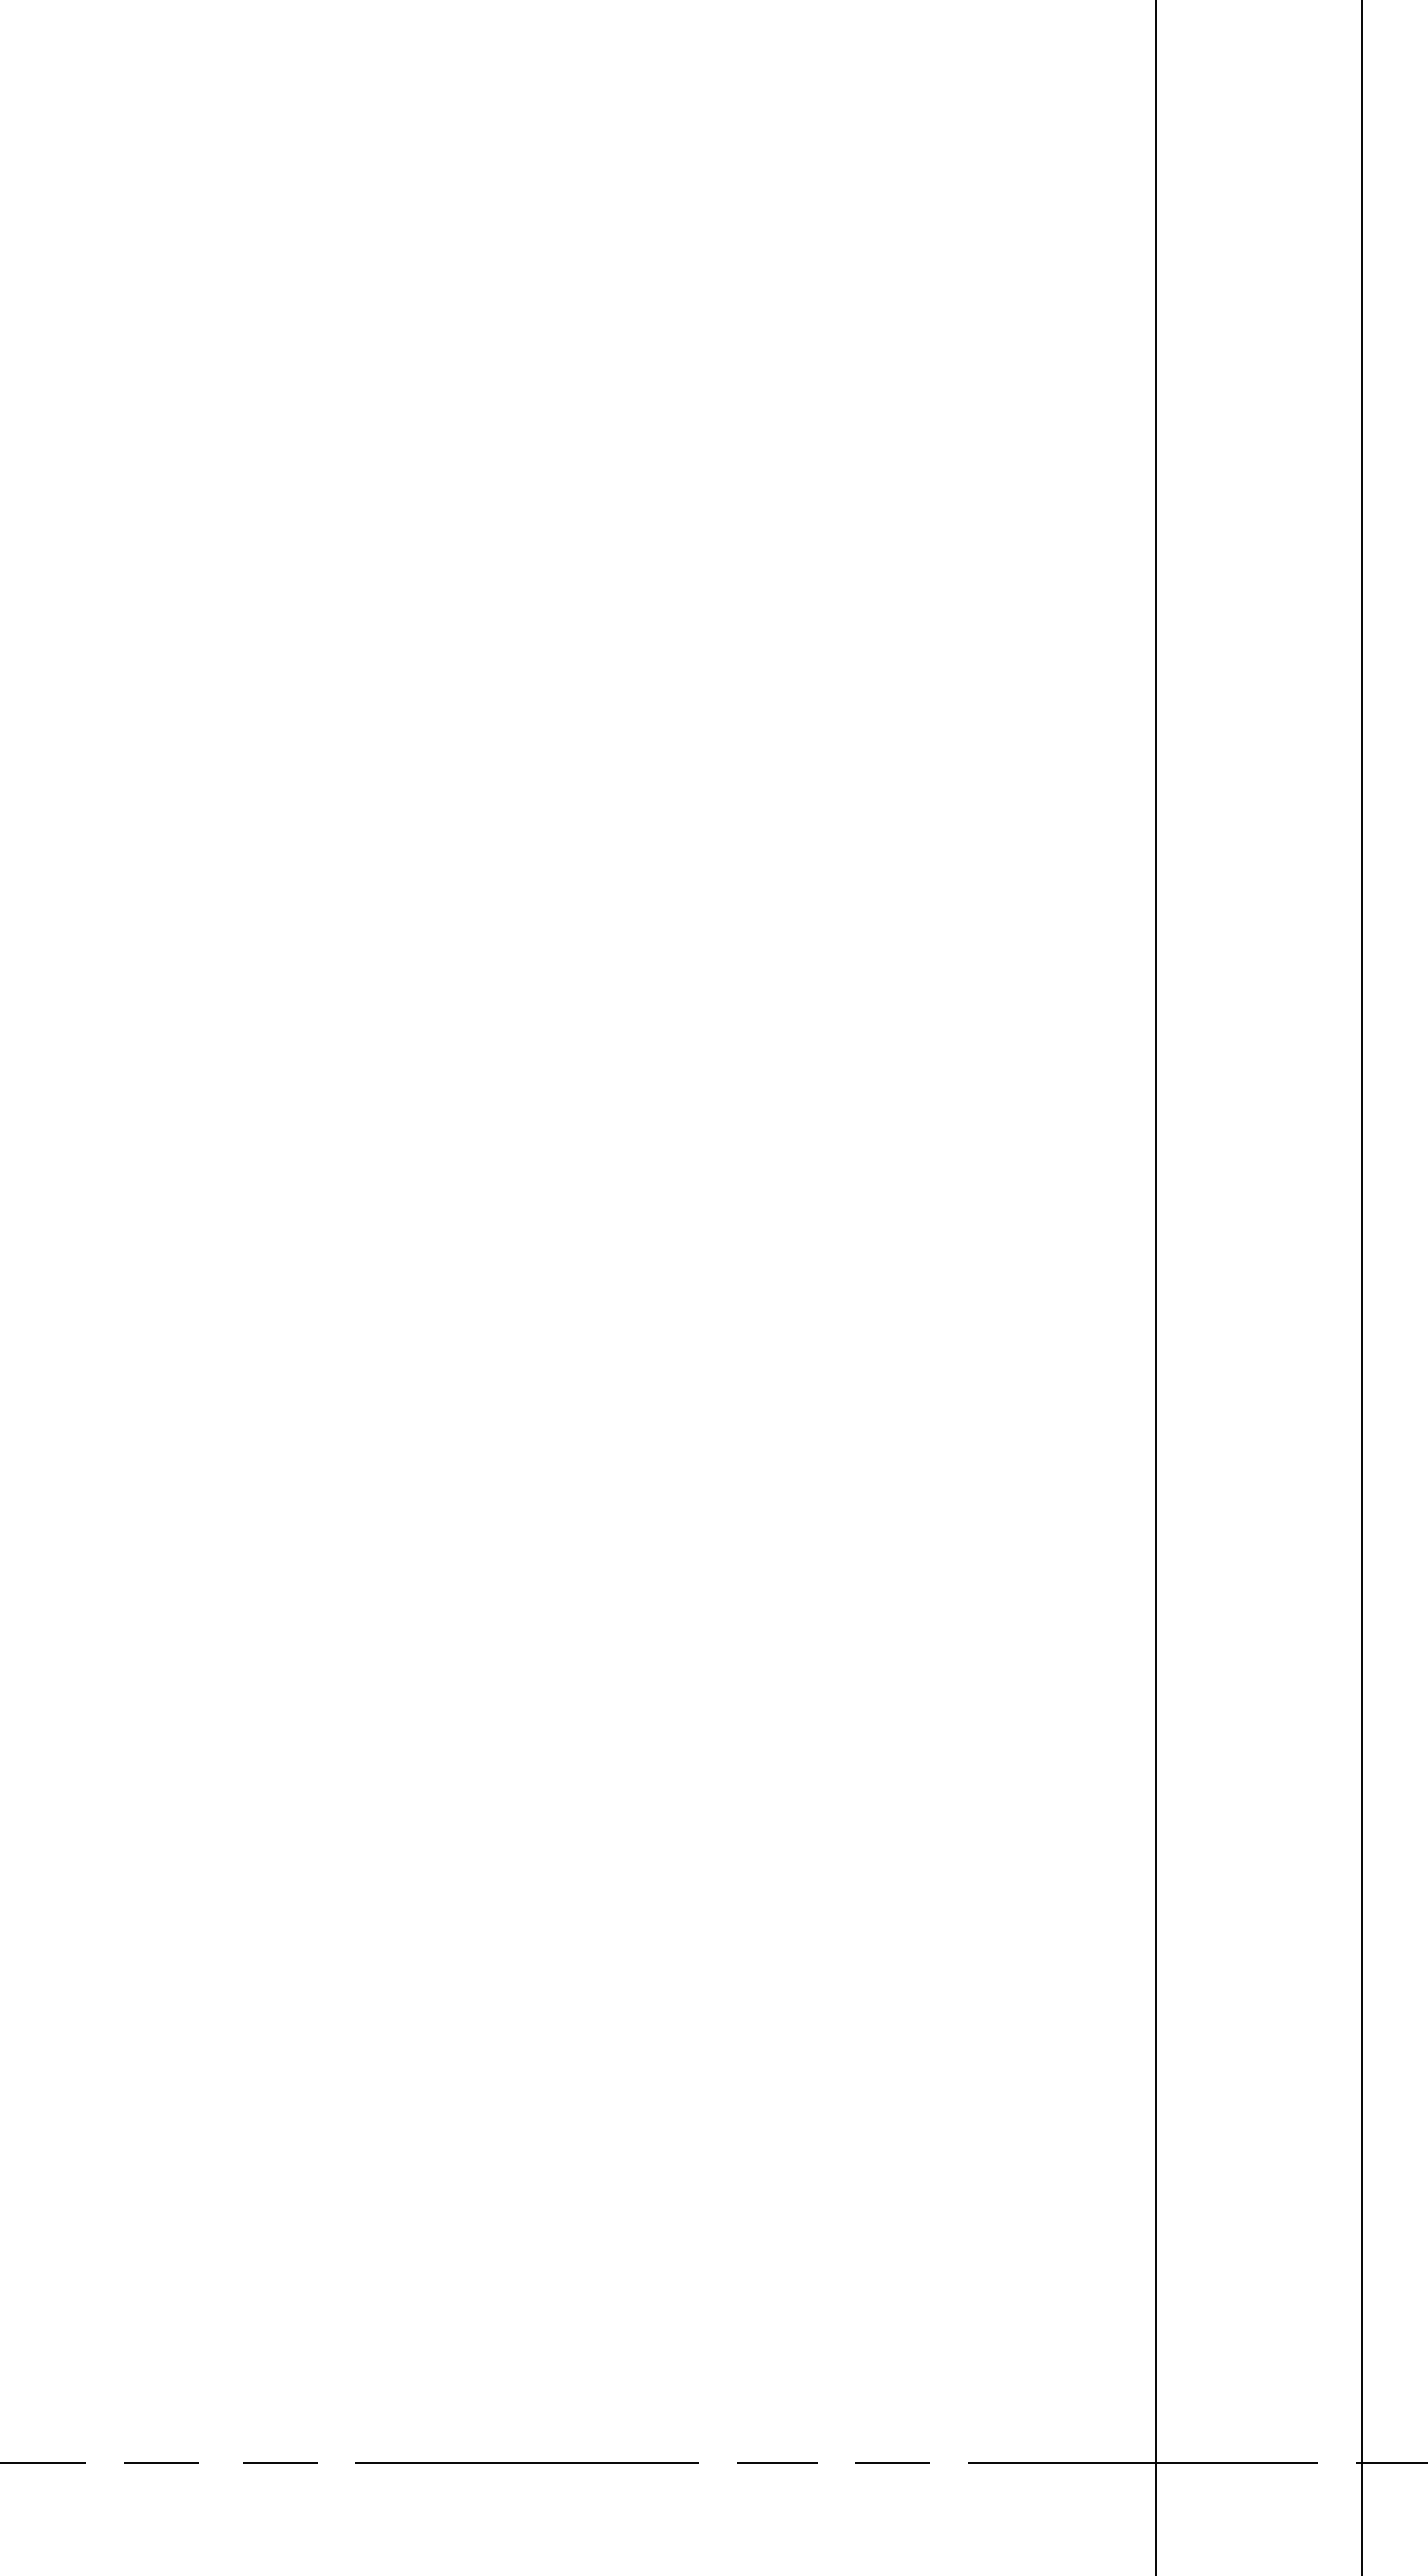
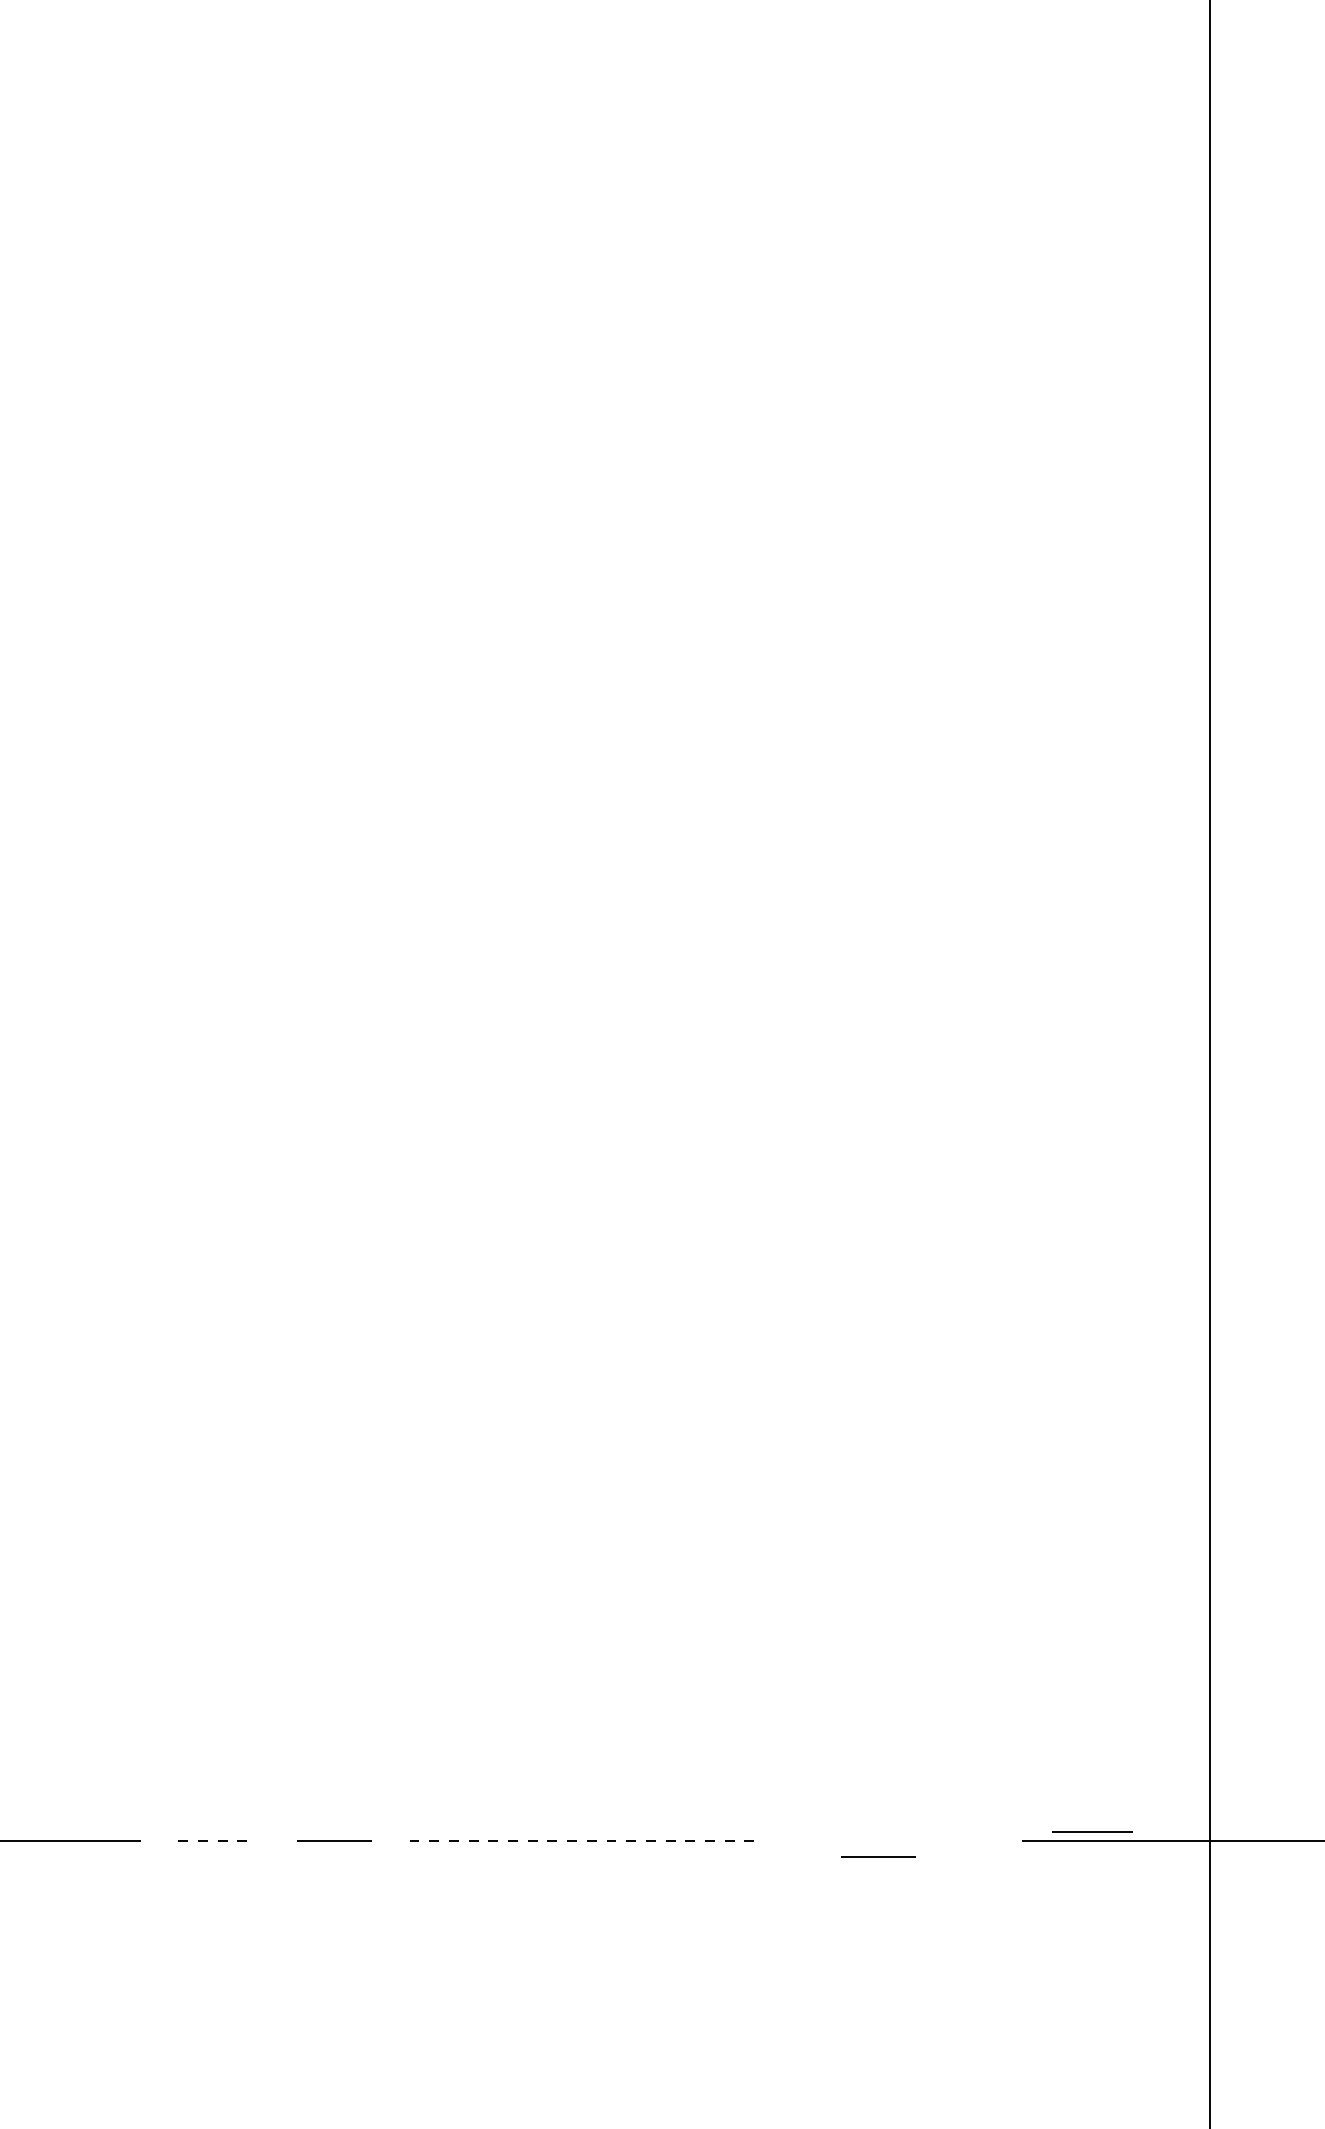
line: (777, 2462) -> (1092, 1831), moved
line: (892, 2462) -> (877, 1856), moved
line: (161, 2463) -> (215, 1841), solid -> dashed
line: (527, 2463) -> (581, 1841), solid -> dashed

